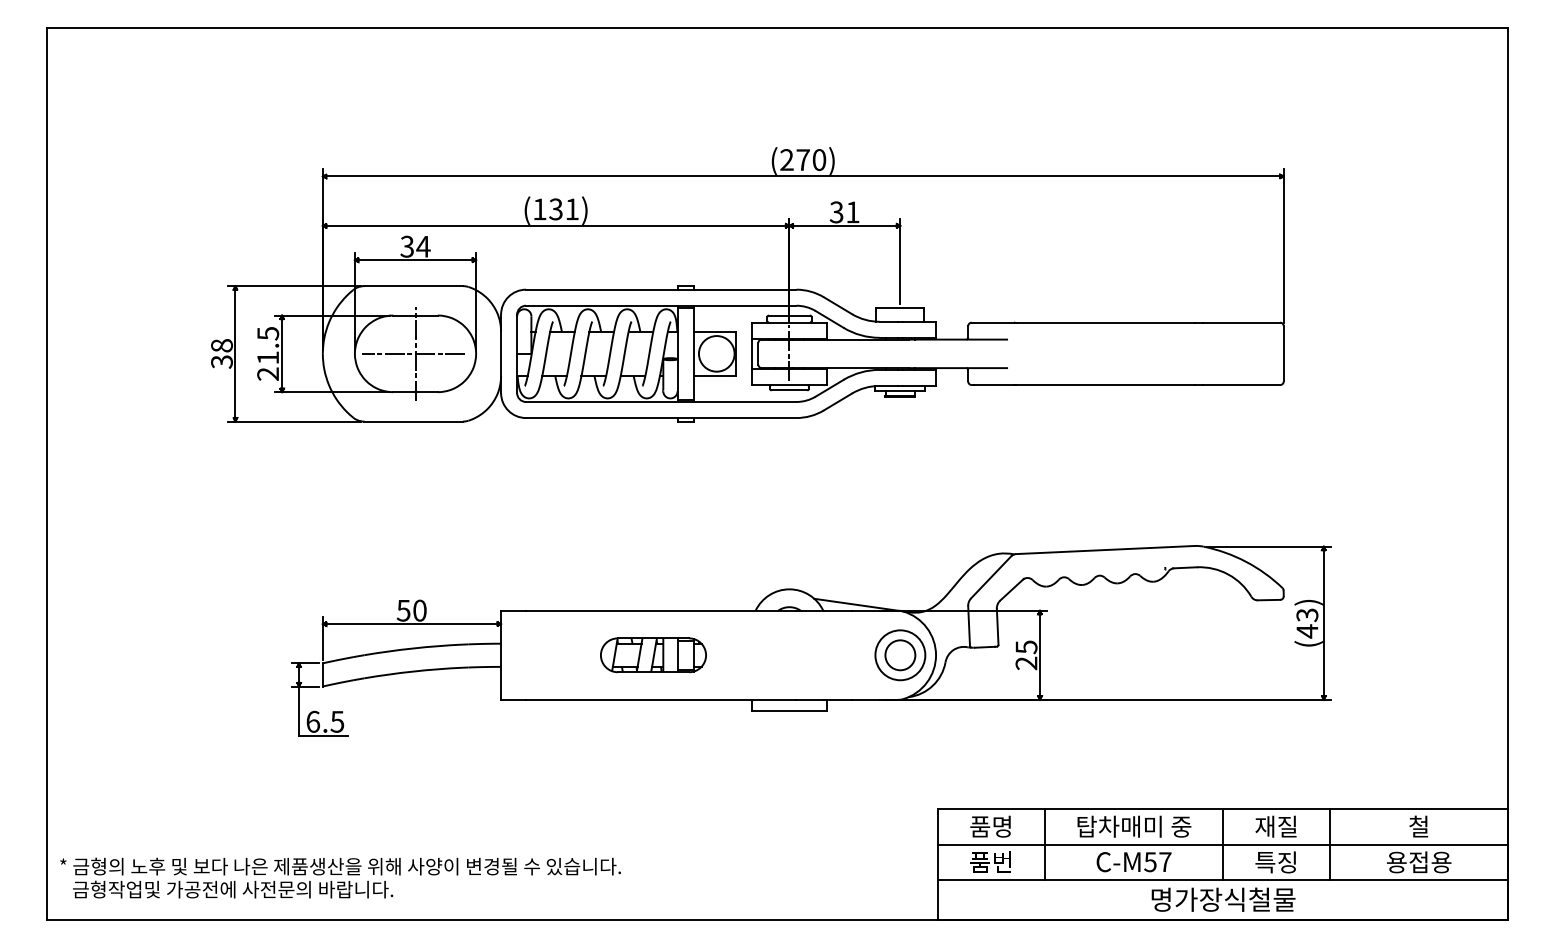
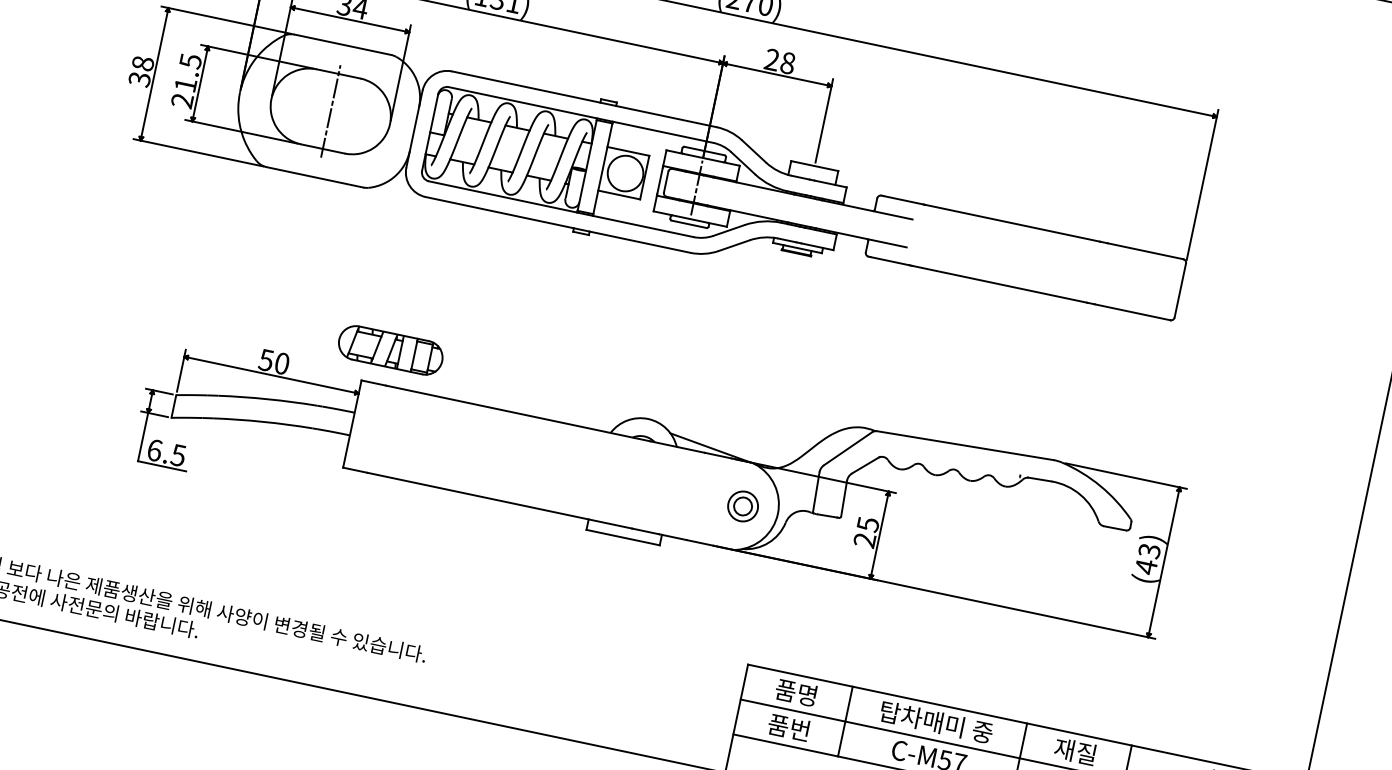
text: (844, 212) -> (779, 61), 31 -> 28
line: (413, 353) -> (328, 110), removed
part: (653, 655) -> (390, 350), moved
part: (900, 655) -> (743, 506), size x0.6

